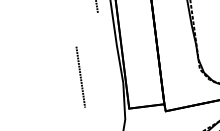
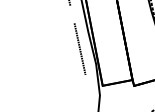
line: (80, 76) -> (79, 48), moved

